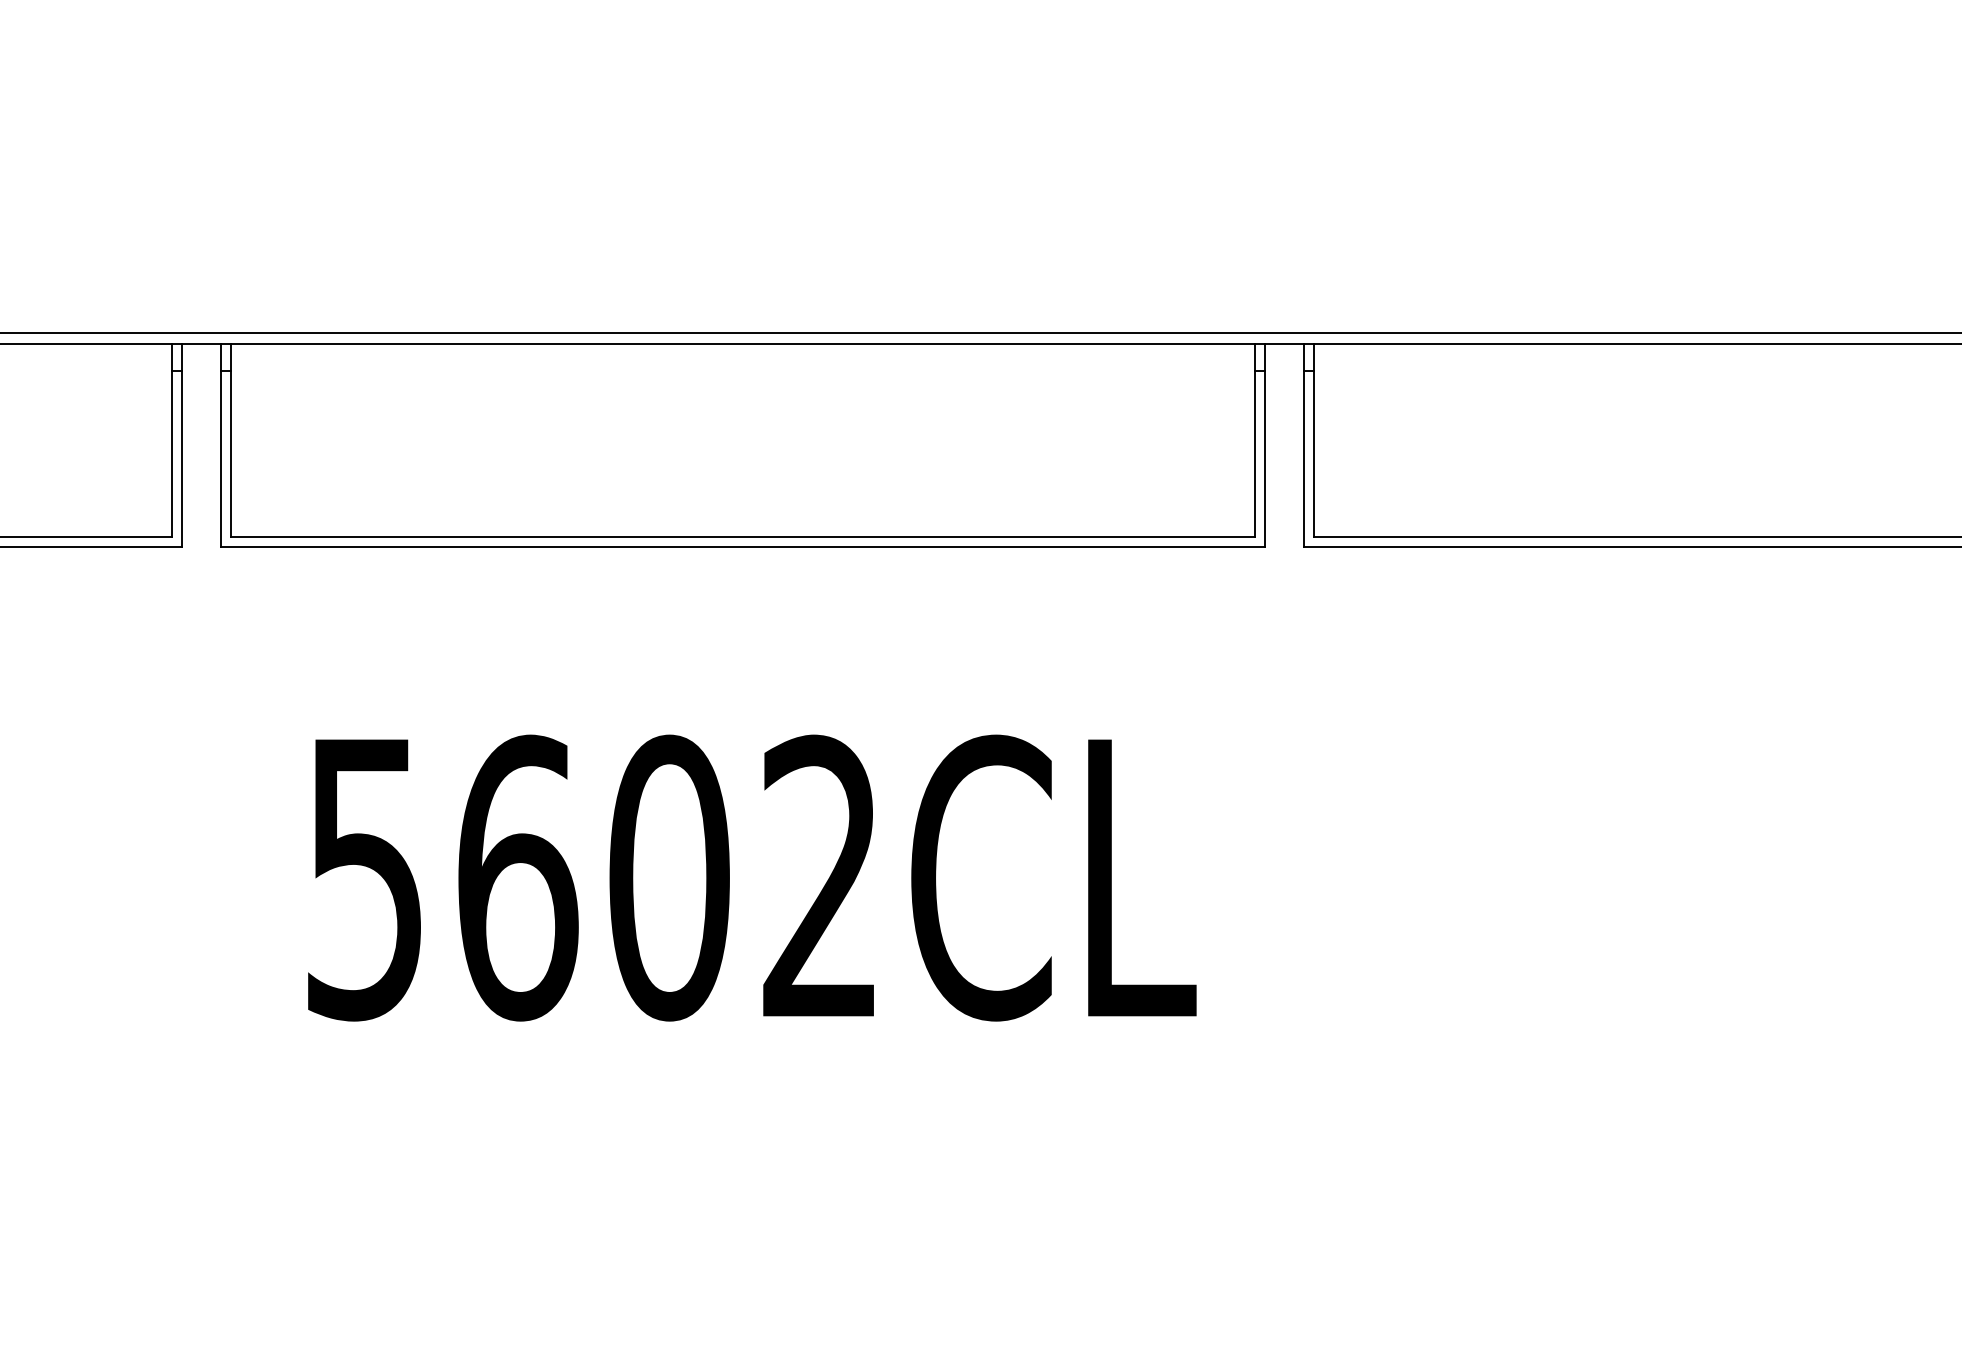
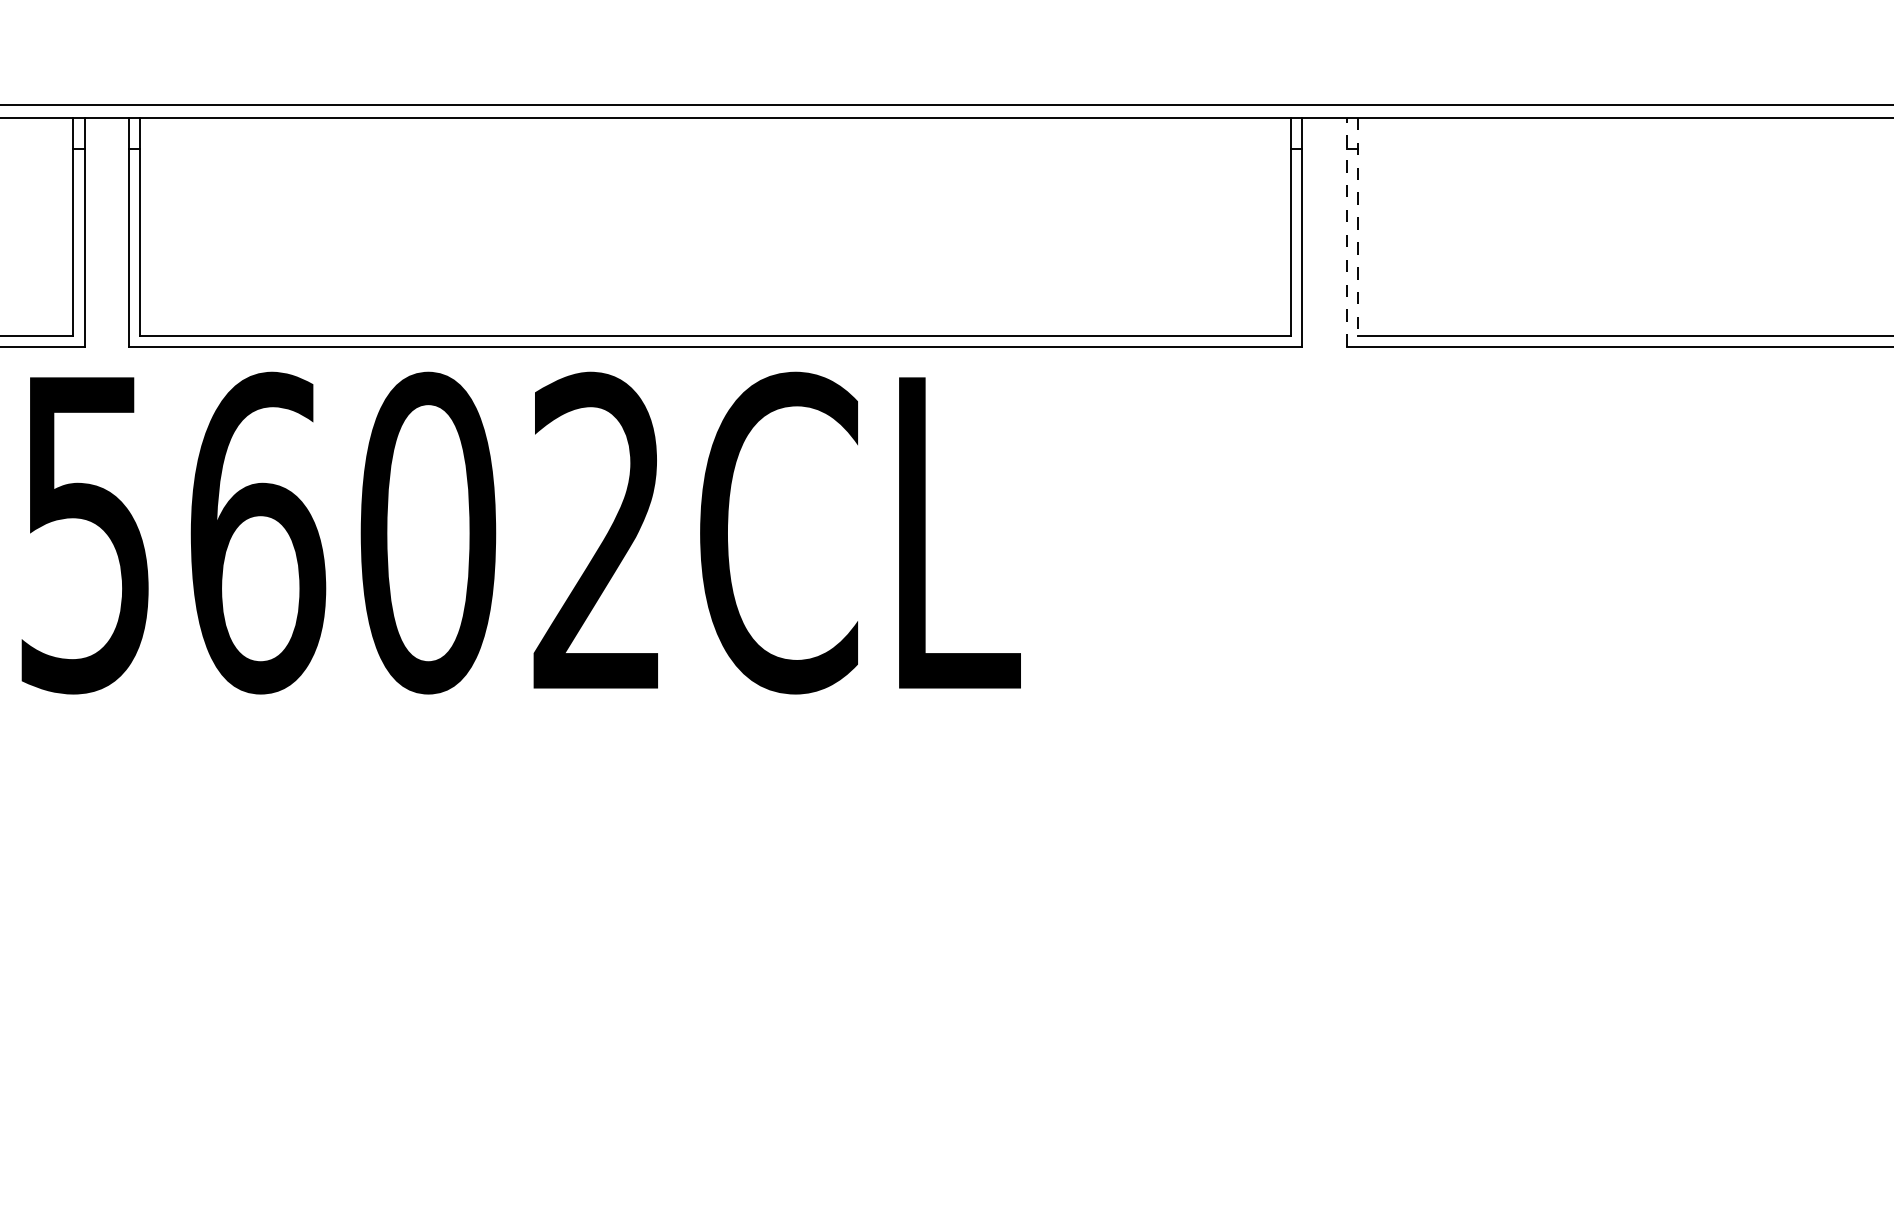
line: (1313, 440) -> (1357, 226), solid -> dashed
line: (1304, 445) -> (1347, 232), solid -> dashed
text: (752, 877) -> (521, 532), moved

